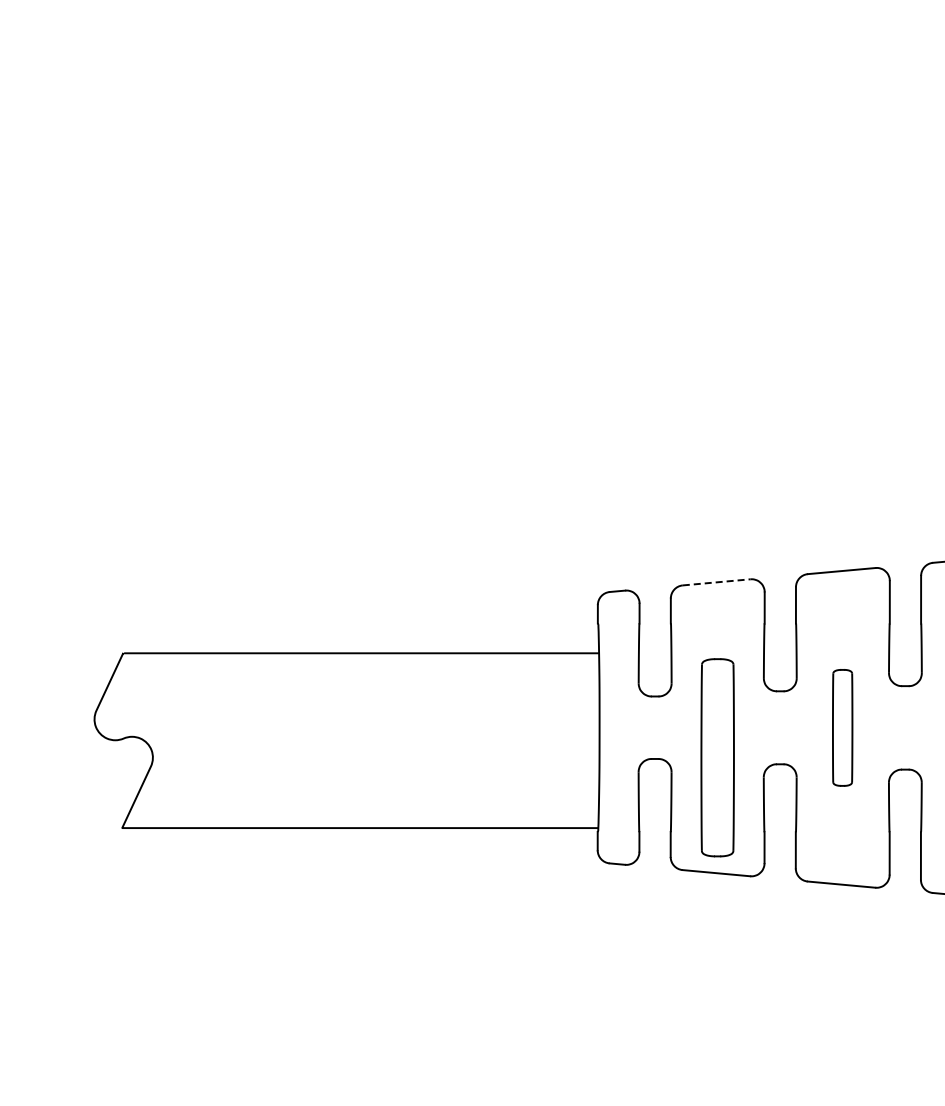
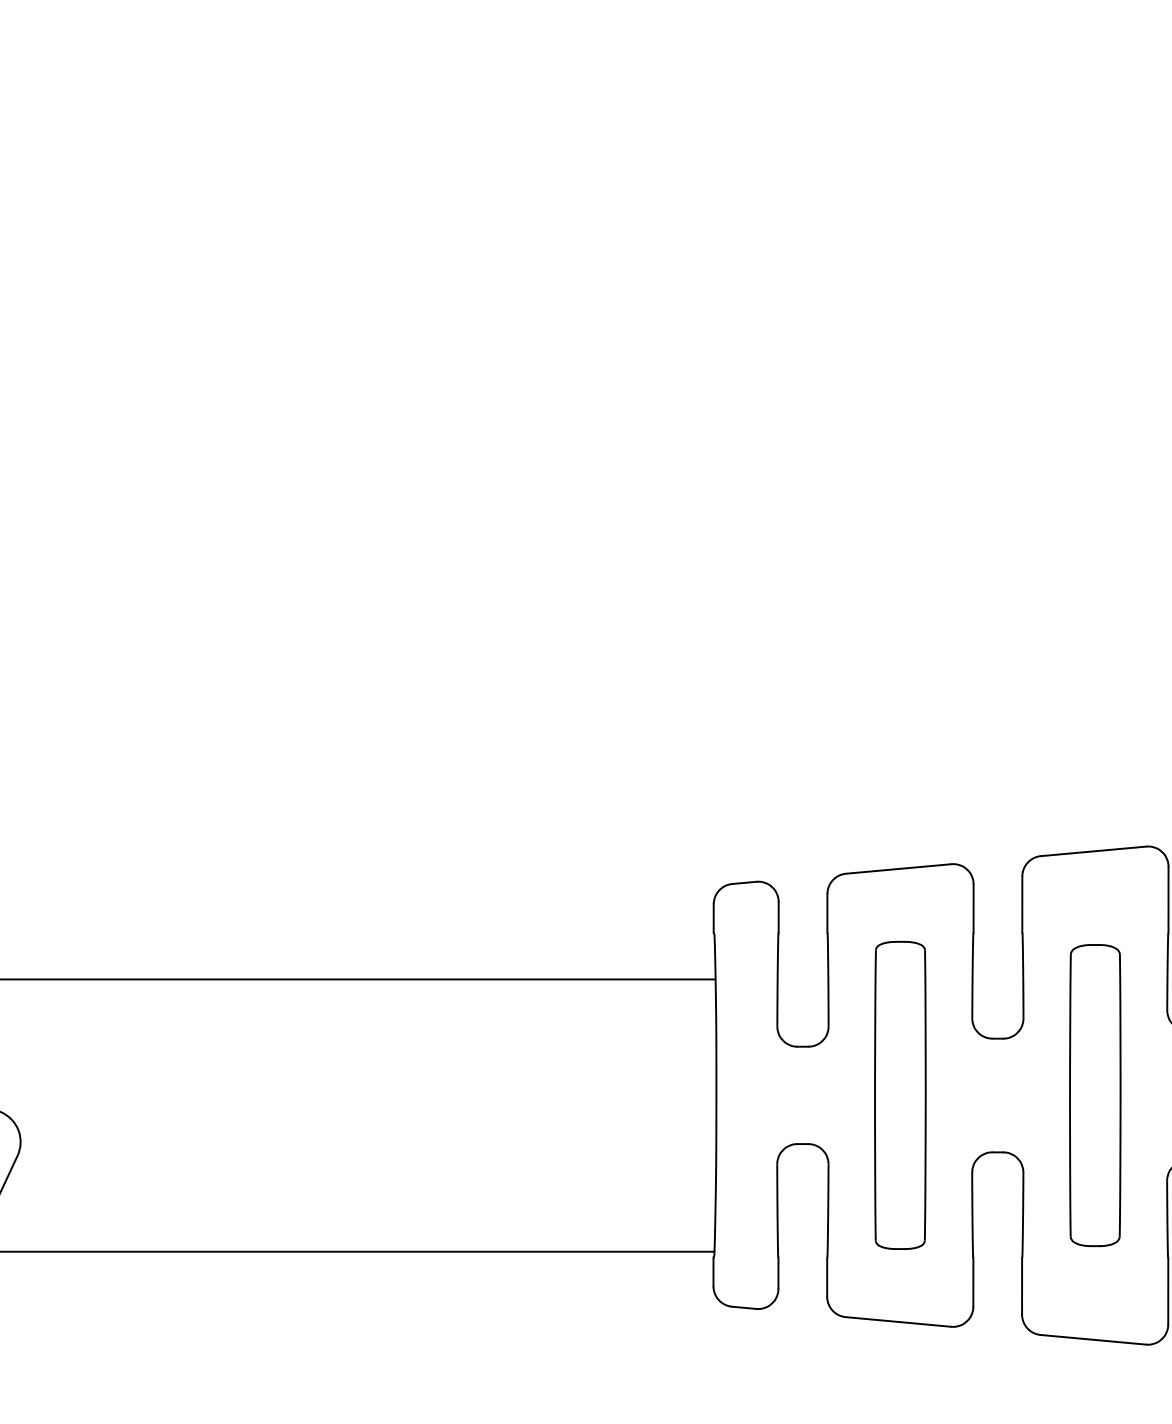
line: (716, 582) -> (898, 869), dashed -> solid
part: (842, 727) -> (1094, 1095), size x1.67
part: (717, 757) -> (900, 1095), moved

